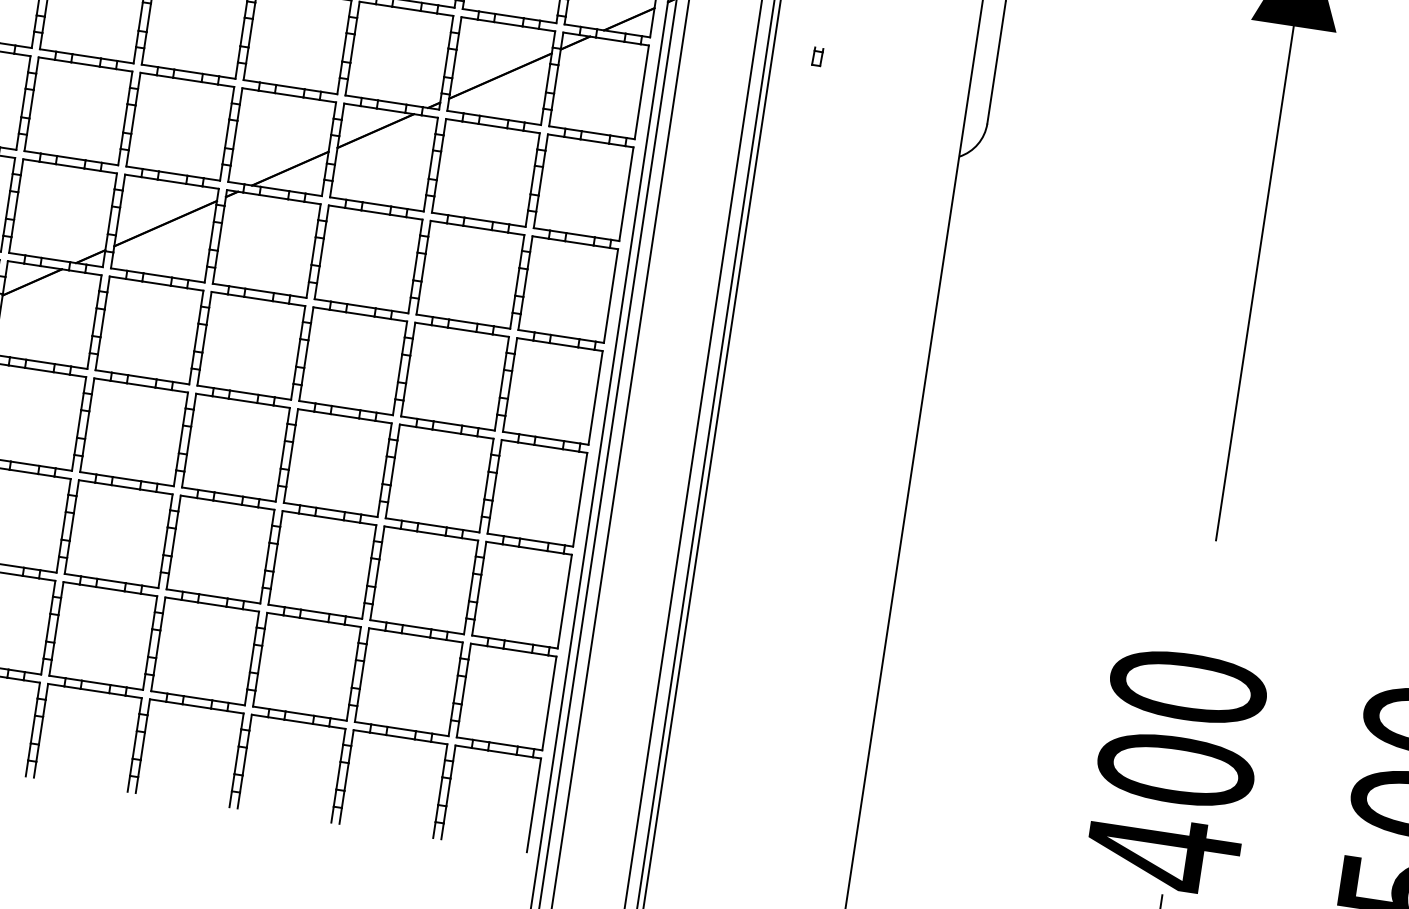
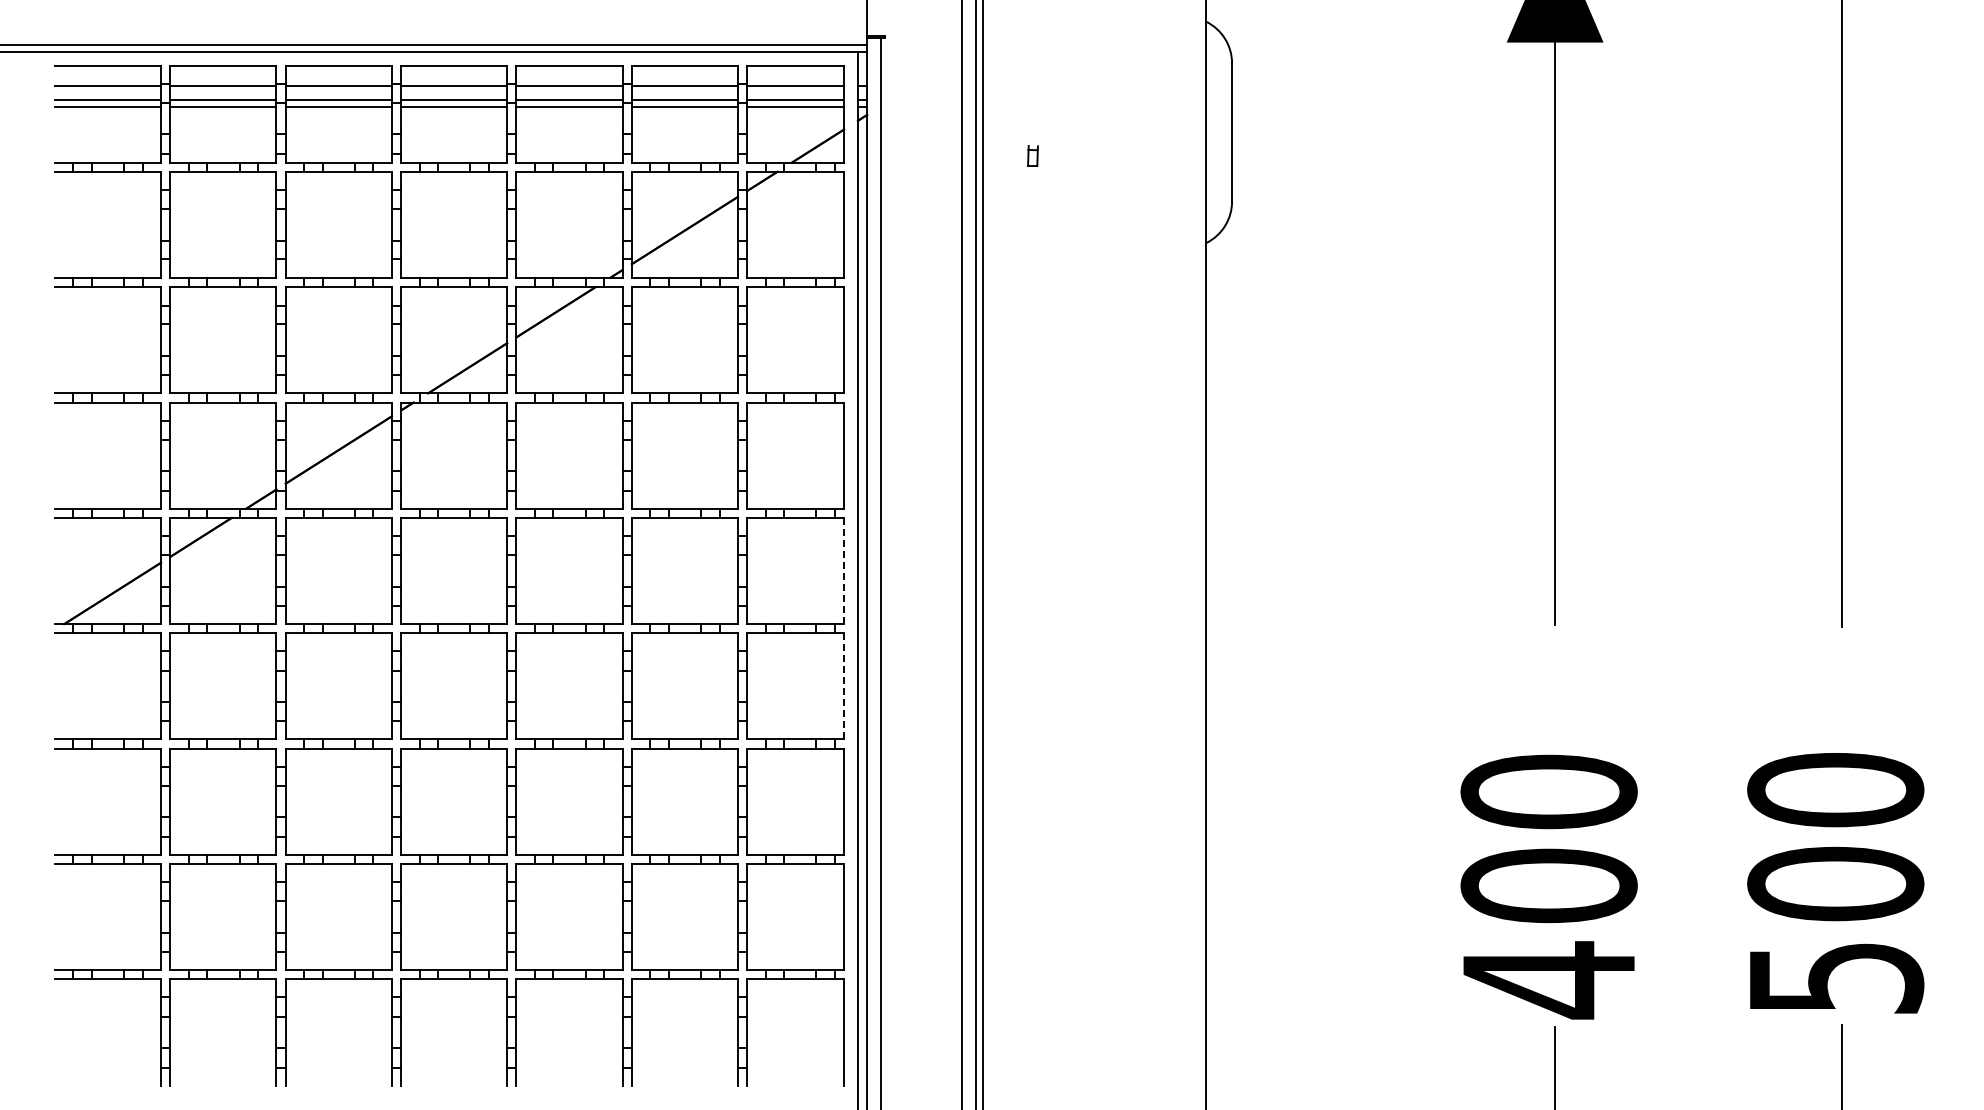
line: (595, 398) -> (844, 571), solid -> dashed
line: (580, 499) -> (844, 686), solid -> dashed

